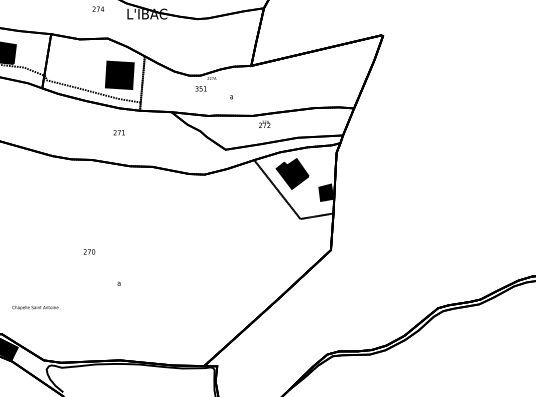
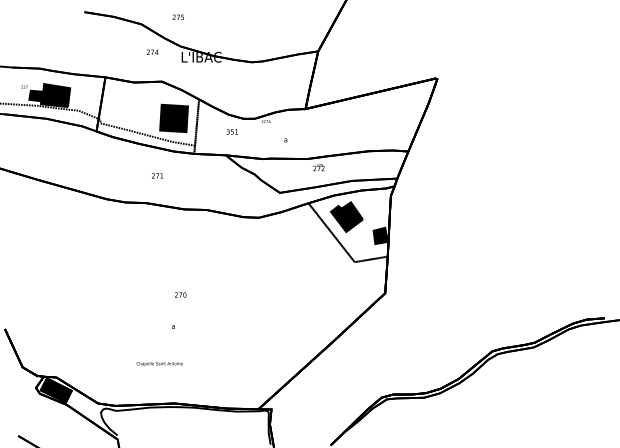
text: (200, 88) -> (231, 131), moved
text: (119, 132) -> (157, 175), moved
text: (89, 251) -> (180, 294), moved
text: (35, 307) -> (159, 363), moved

